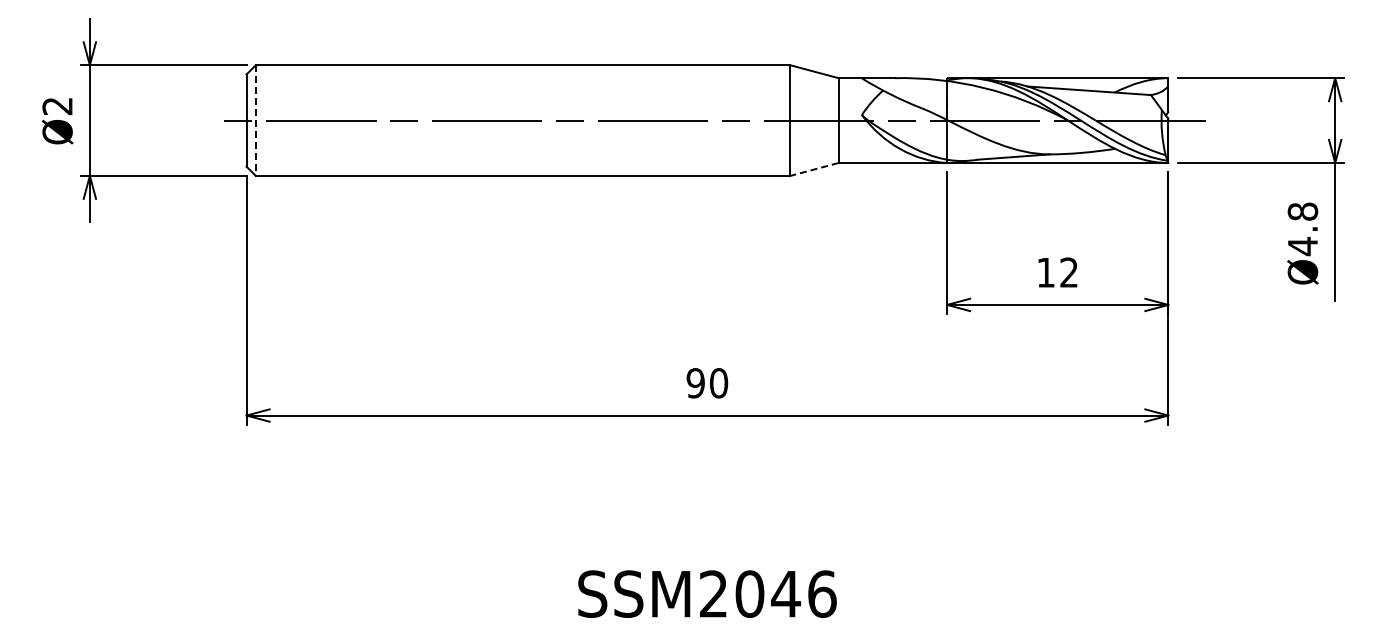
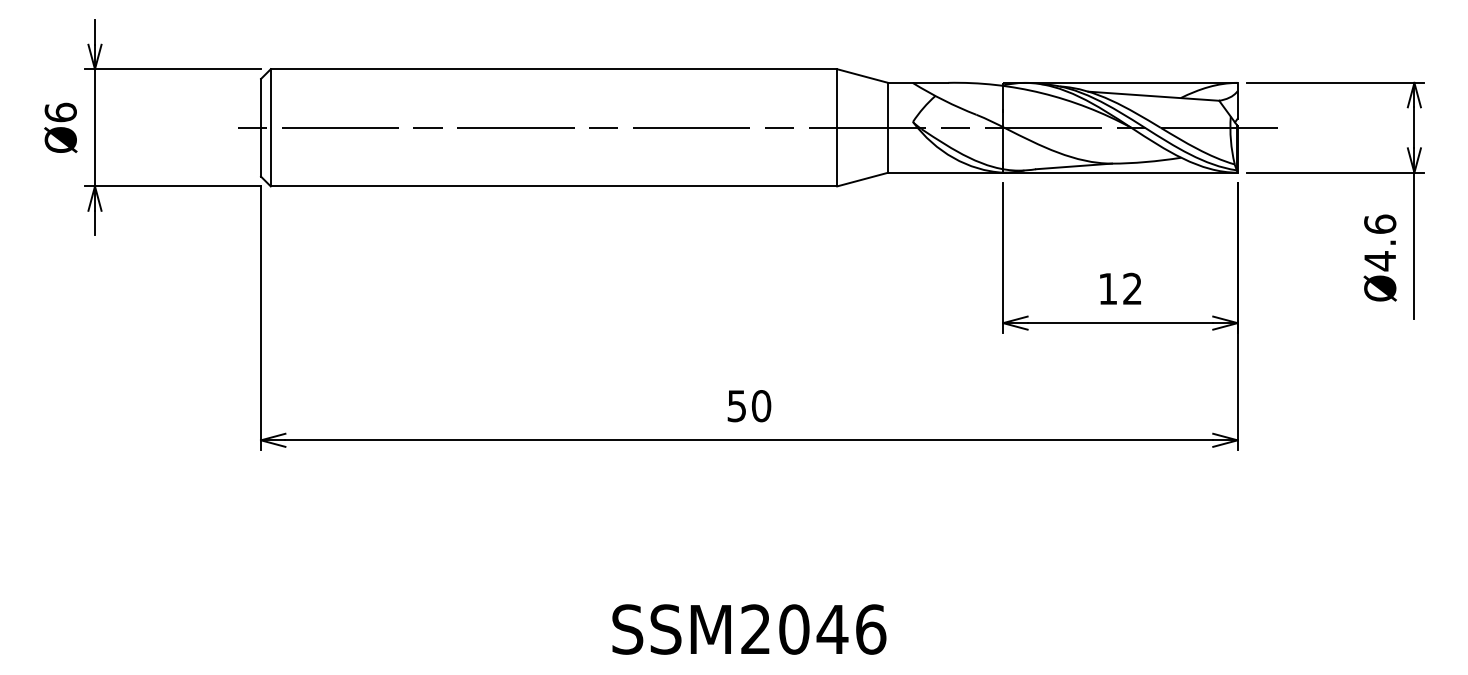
text: (57, 106) -> (60, 112), Ø2 -> Ø6
line: (255, 121) -> (270, 128), dashed -> solid
line: (814, 169) -> (862, 179), dashed -> solid
text: (1302, 211) -> (1379, 224), Ø4.8 -> Ø4.6
text: (695, 383) -> (736, 406), 90 -> 50

